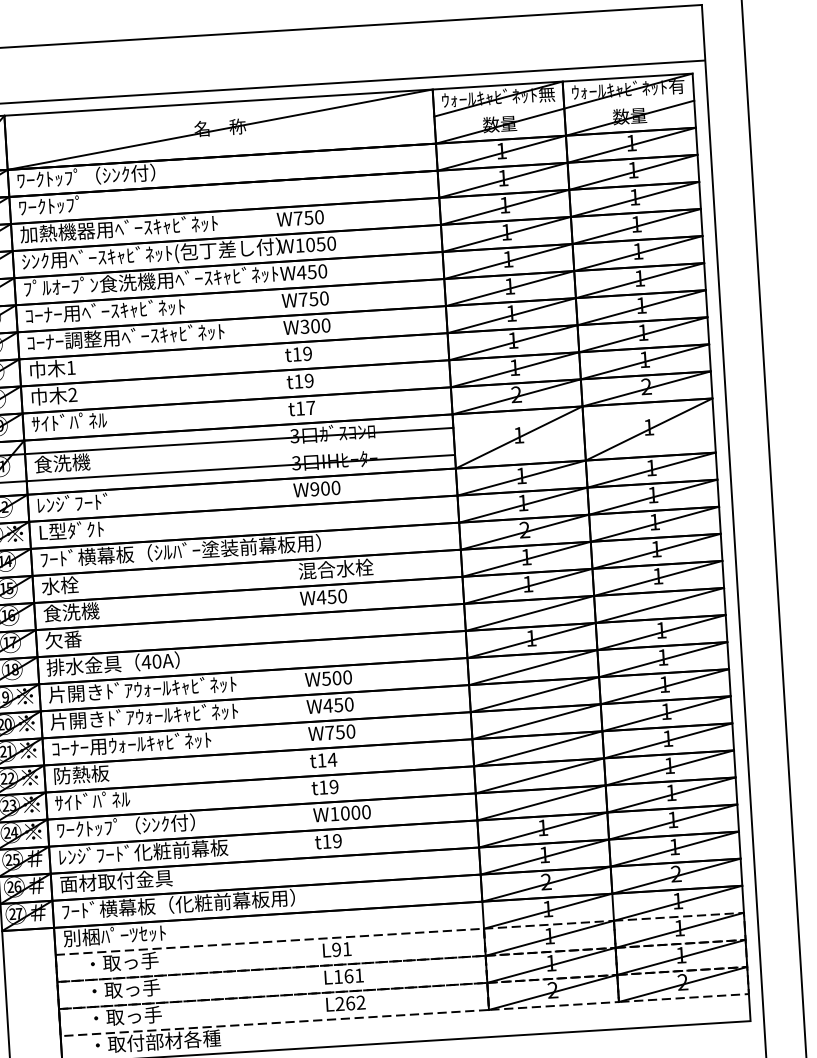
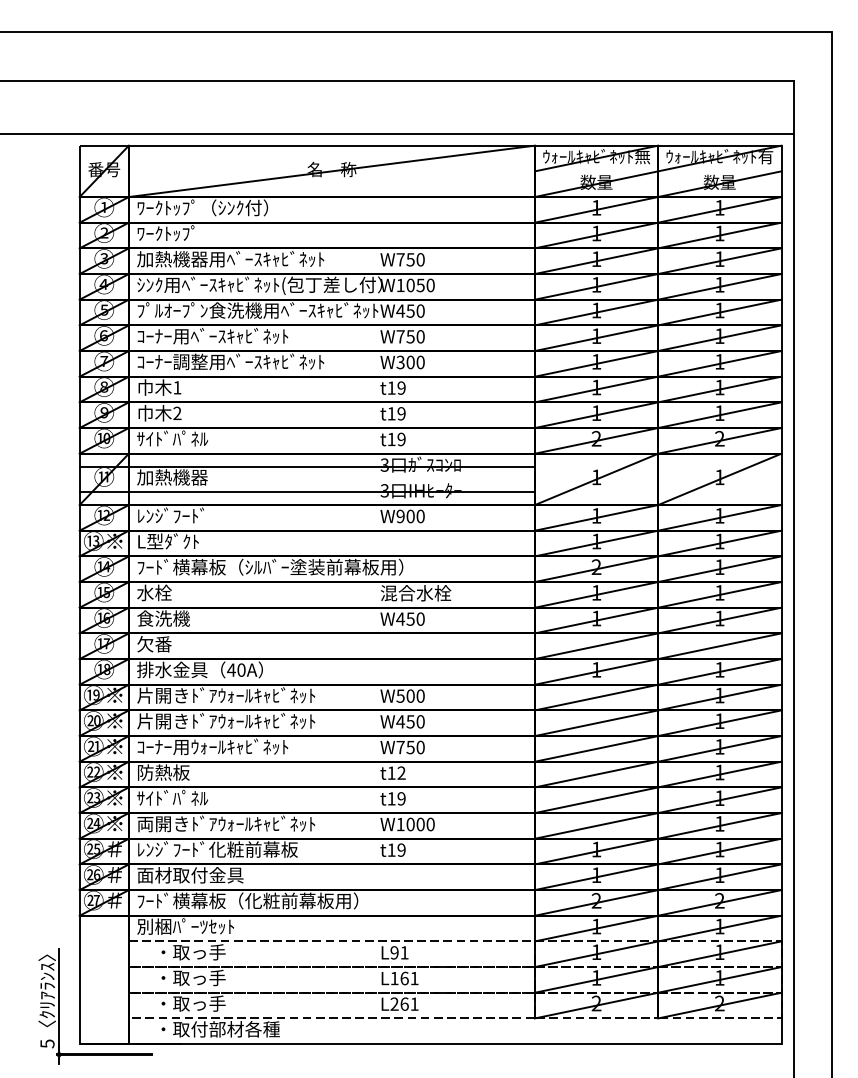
text: (310, 408) -> (401, 439), t17 -> t19
text: (71, 462) -> (172, 477), 食洗機 -> 加熱機器
text: (332, 759) -> (401, 772), t14 -> t12
text: (151, 824) -> (226, 823), ﾜｰｸﾄｯﾌﾟ（ｼﾝｸ付） -> 両開きﾄﾞｱｳｫｰﾙｷｬﾋﾞﾈｯﾄ
text: (360, 1001) -> (414, 1003), L262 -> L261

